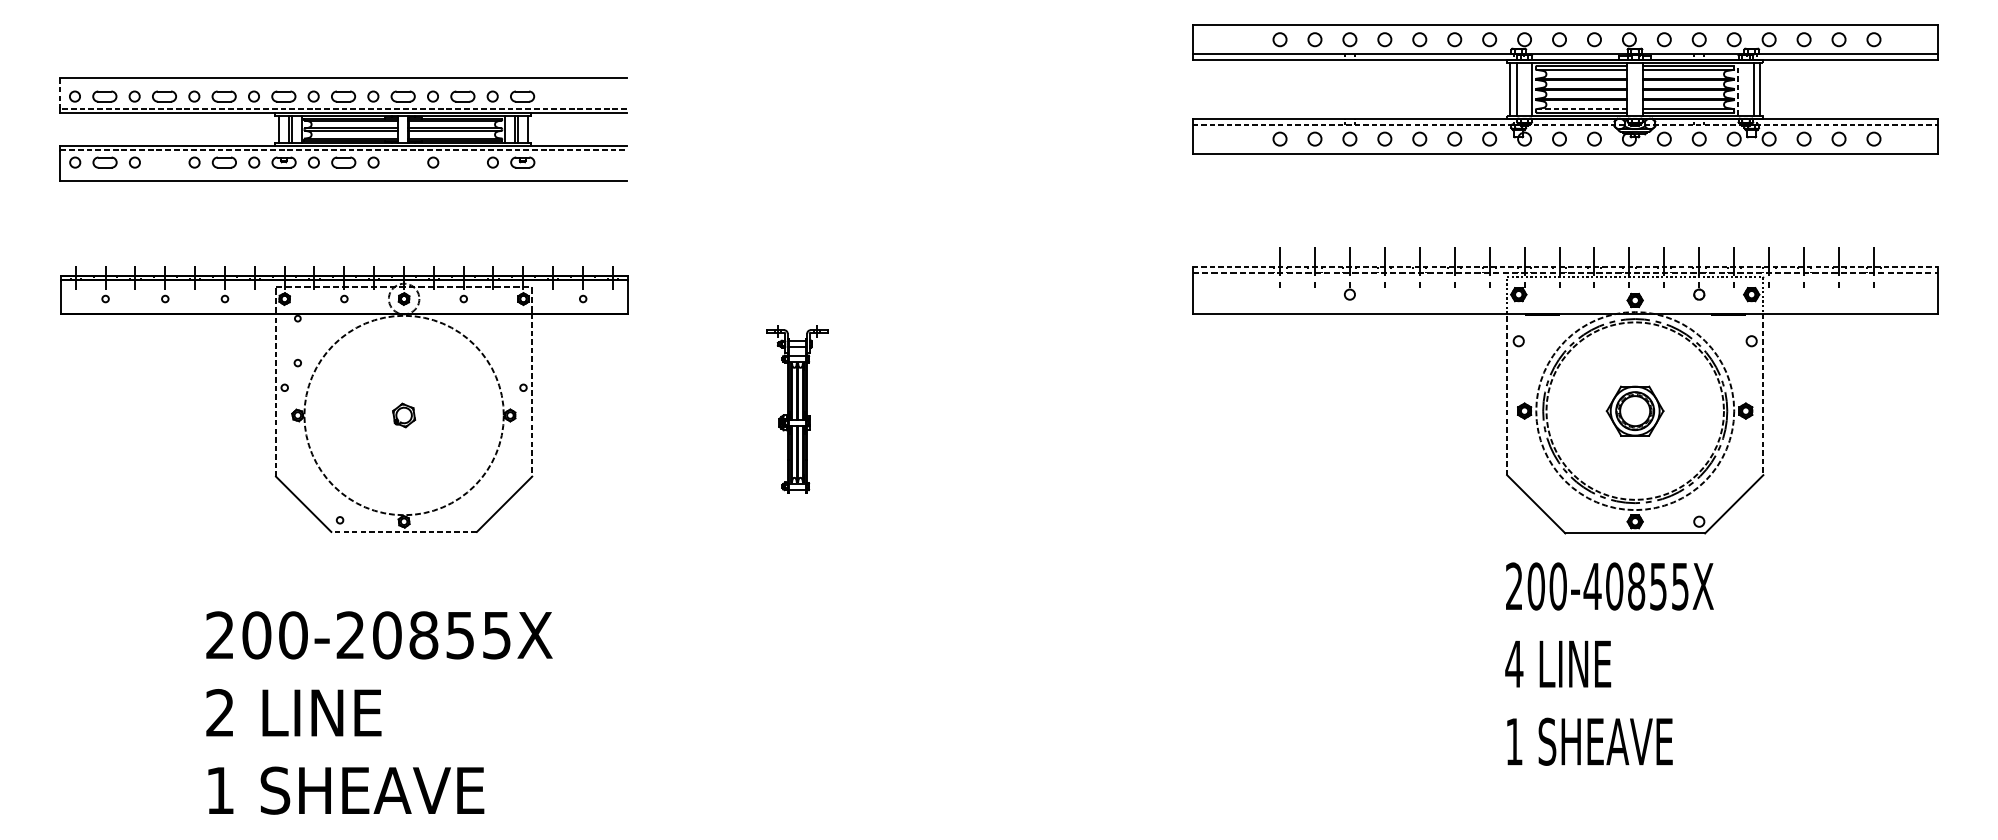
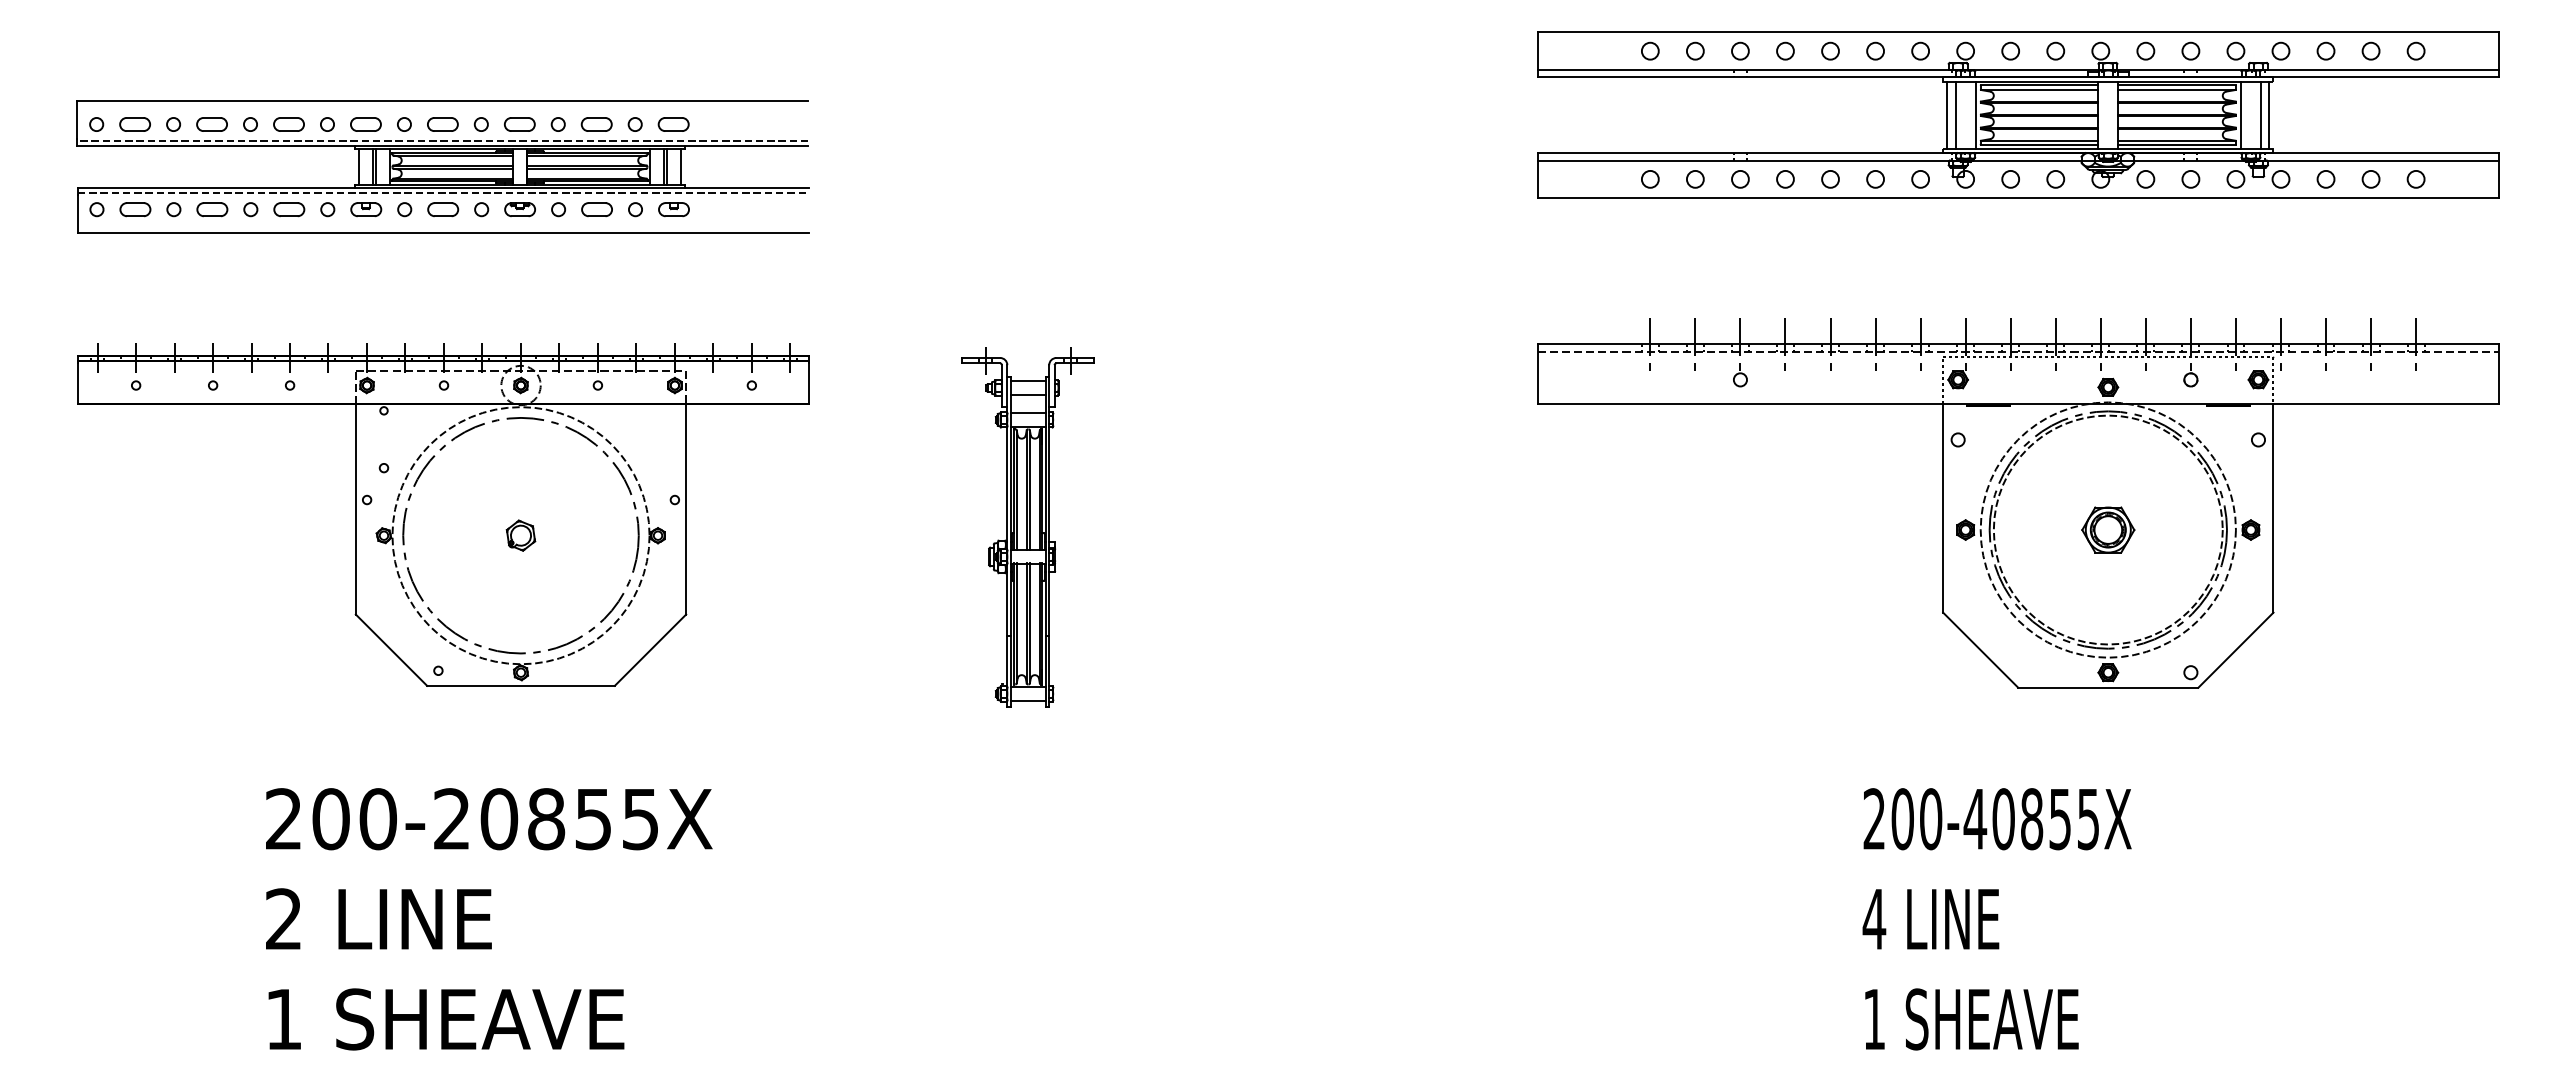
line: (1737, 89) -> (2240, 115), dashed -> solid
line: (60, 93) -> (77, 120), dashed -> solid
line: (1581, 108) -> (2039, 140), dashed -> solid
line: (1565, 124) -> (2018, 160), dashed -> solid
part: (164, 162) -> (212, 209), added
part: (402, 162) -> (519, 209), added
part: (462, 162) -> (596, 209), added
line: (1565, 267) -> (2018, 344), dashed -> solid
line: (1507, 393) -> (1943, 507), dashed -> solid
line: (275, 394) -> (355, 508), dashed -> solid
line: (1763, 394) -> (2273, 508), dashed -> solid
line: (532, 395) -> (686, 509), dashed -> solid
part: (796, 409) -> (1027, 527), size x1.67
part: (1635, 410) -> (2108, 529), size x0.71
circle: (403, 415) -> (520, 535), added
line: (404, 531) -> (521, 685), dashed -> solid
text: (1609, 664) -> (1996, 919), moved

